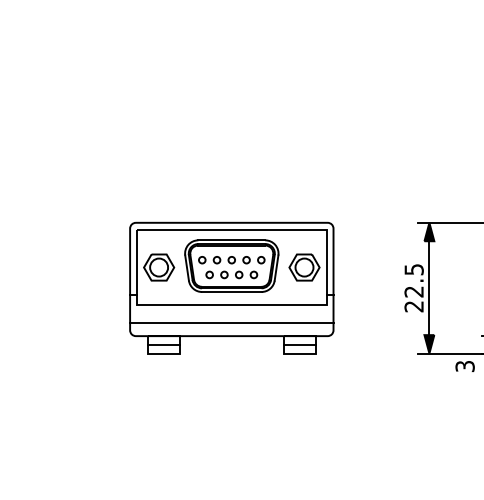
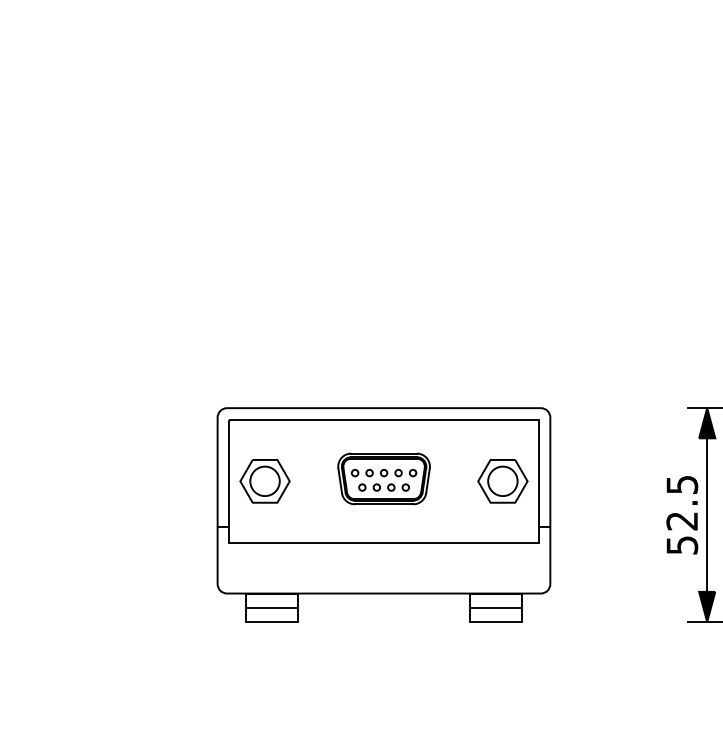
part: (231, 265) -> (383, 477), size x0.6
text: (413, 306) -> (681, 545), 22.5 -> 52.5
line: (231, 322) -> (383, 571), removed

